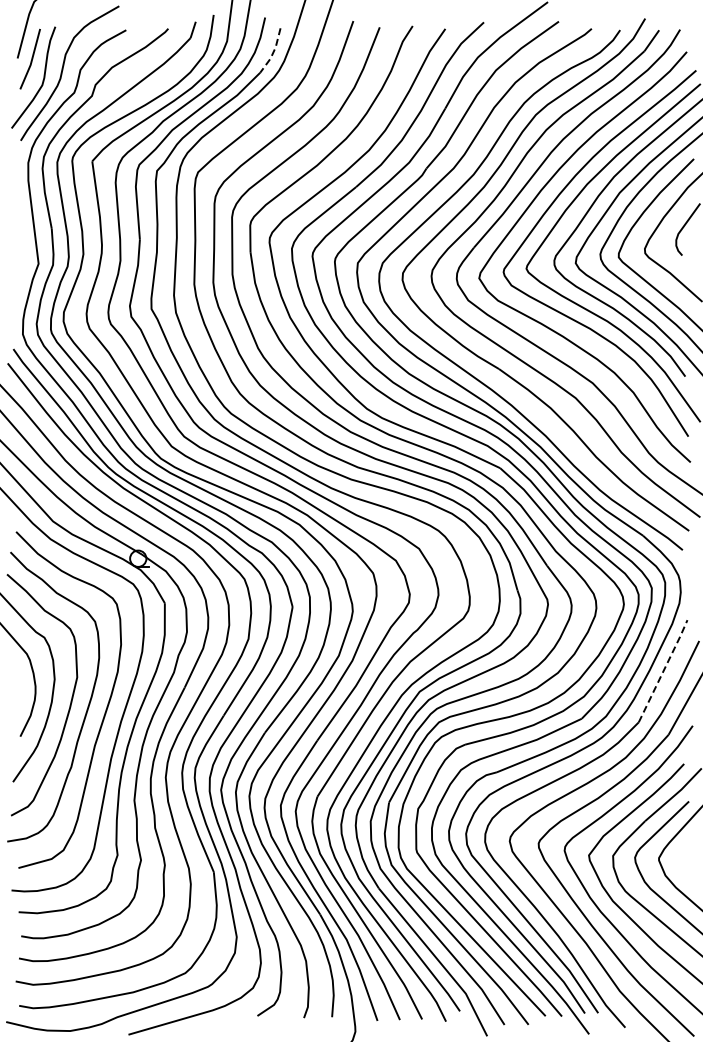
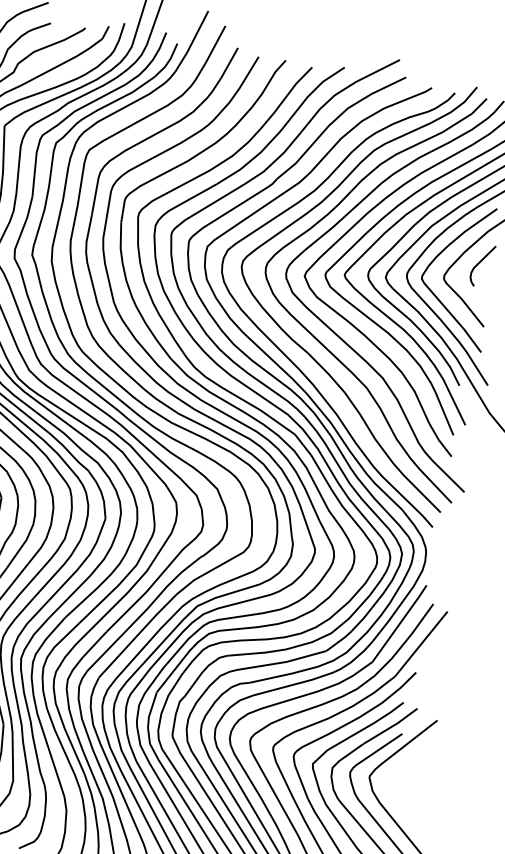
line: (273, 52) -> (168, 62), dashed -> solid
line: (663, 670) -> (400, 623), dashed -> solid

